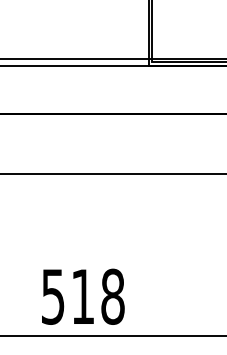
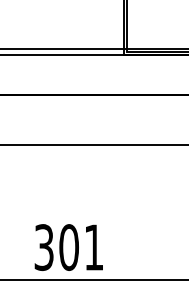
text: (83, 296) -> (69, 247), 518 -> 301

